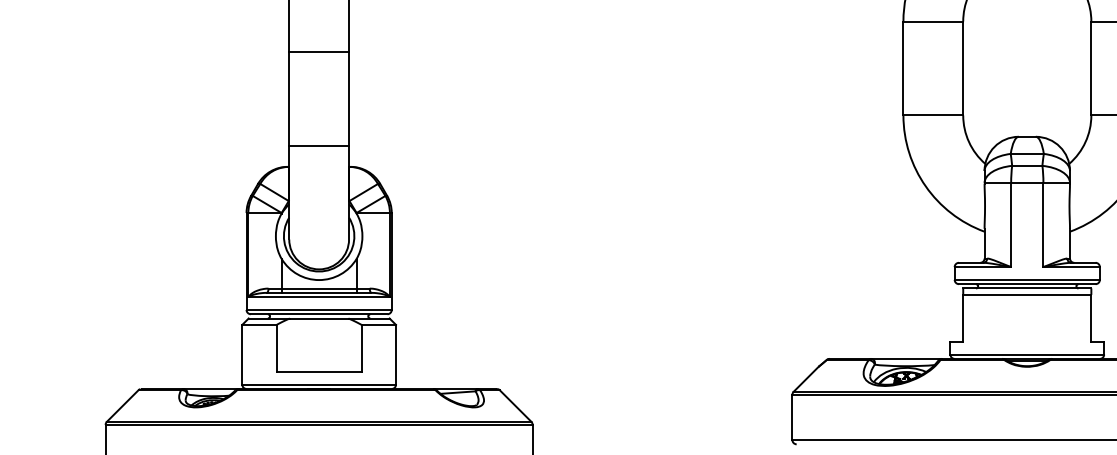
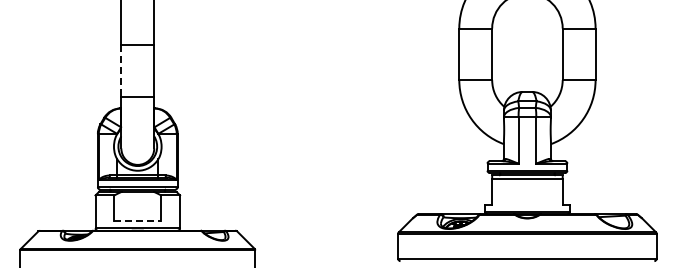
line: (289, 97) -> (121, 70), solid -> dashed
line: (320, 372) -> (138, 221), solid -> dashed

